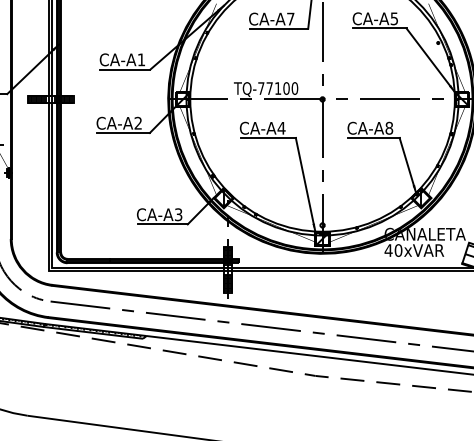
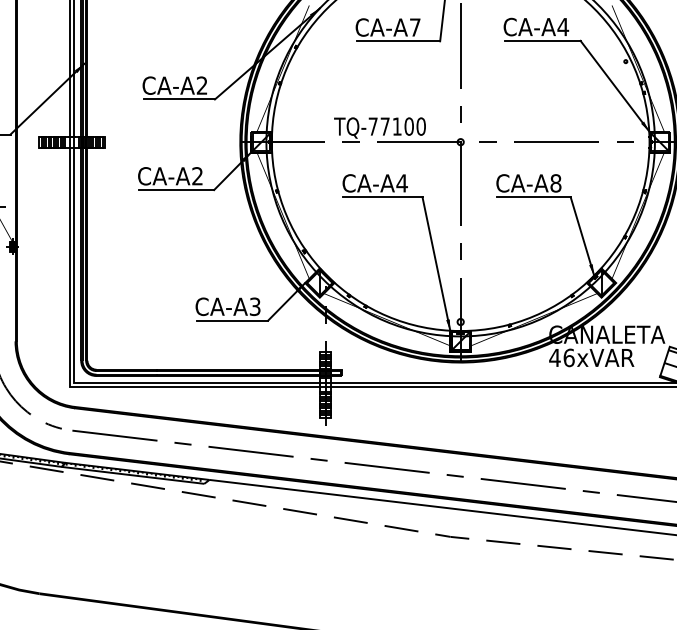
text: (394, 18) -> (563, 26), CA-A5 -> CA-A4
text: (140, 59) -> (200, 85), CA-A1 -> CA-A2
text: (398, 250) -> (569, 357), 40xVAR -> 46xVAR

